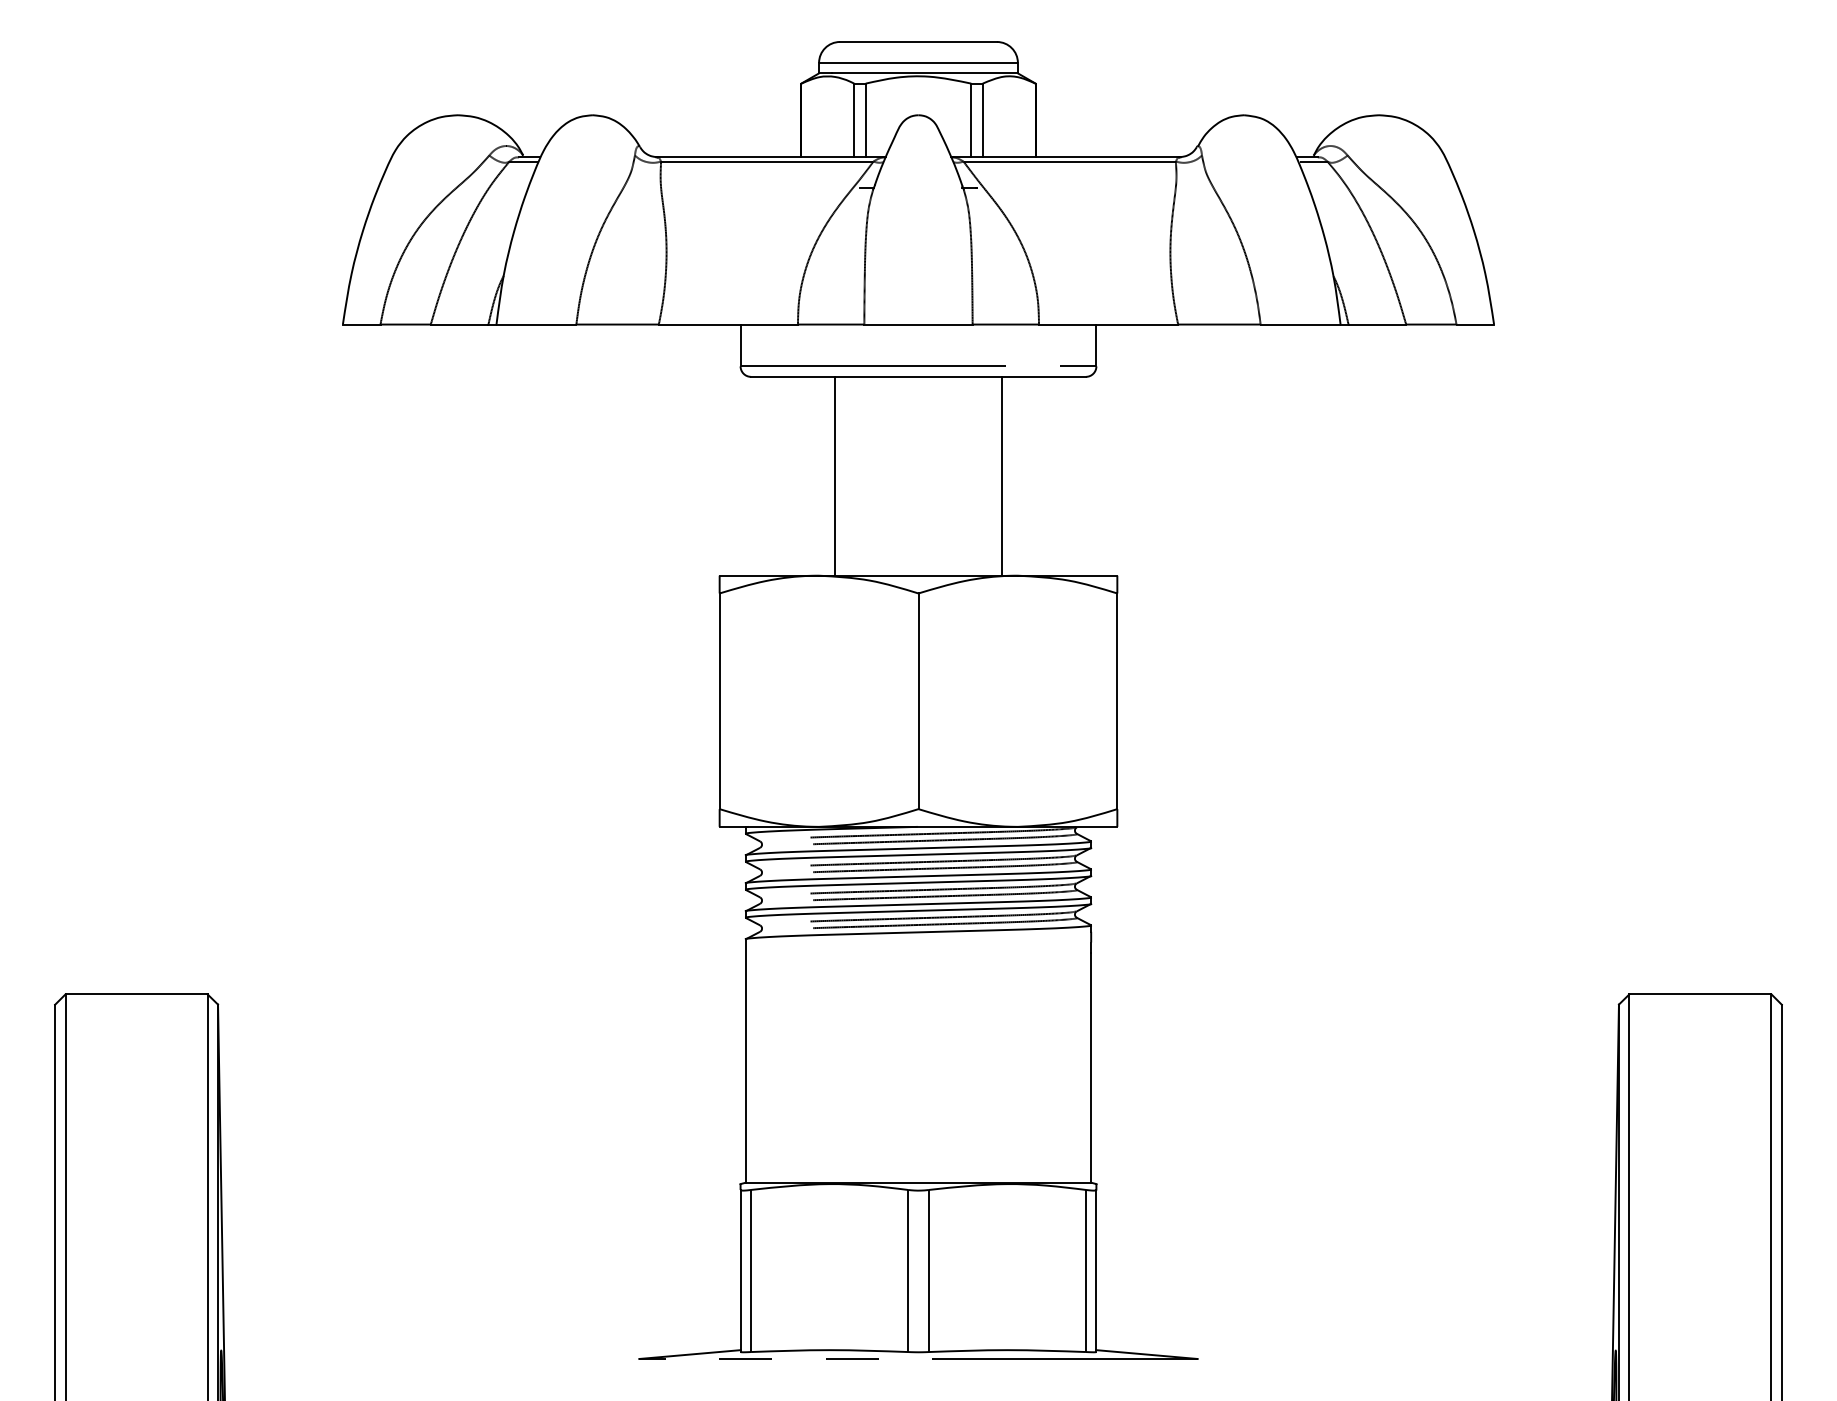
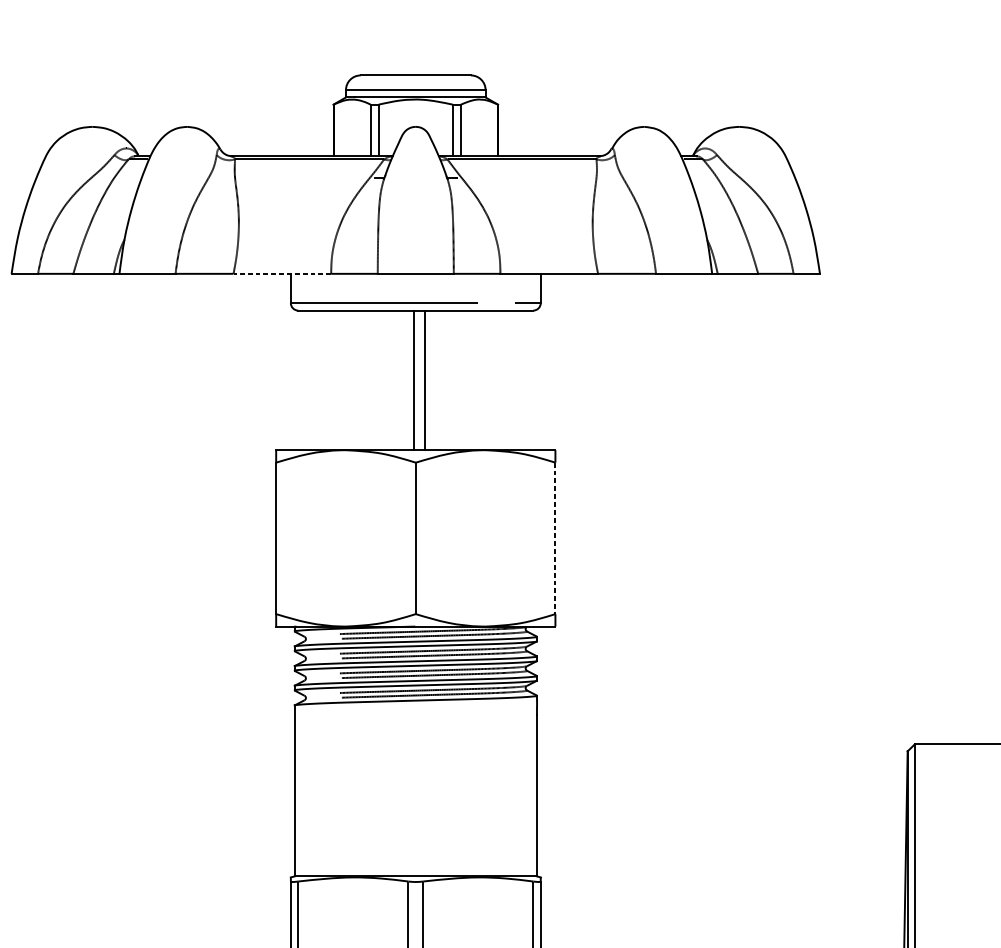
line: (728, 324) -> (282, 273), solid -> dashed
line: (834, 475) -> (413, 379), moved
line: (1002, 475) -> (425, 379), moved
line: (1117, 701) -> (555, 538), solid -> dashed

